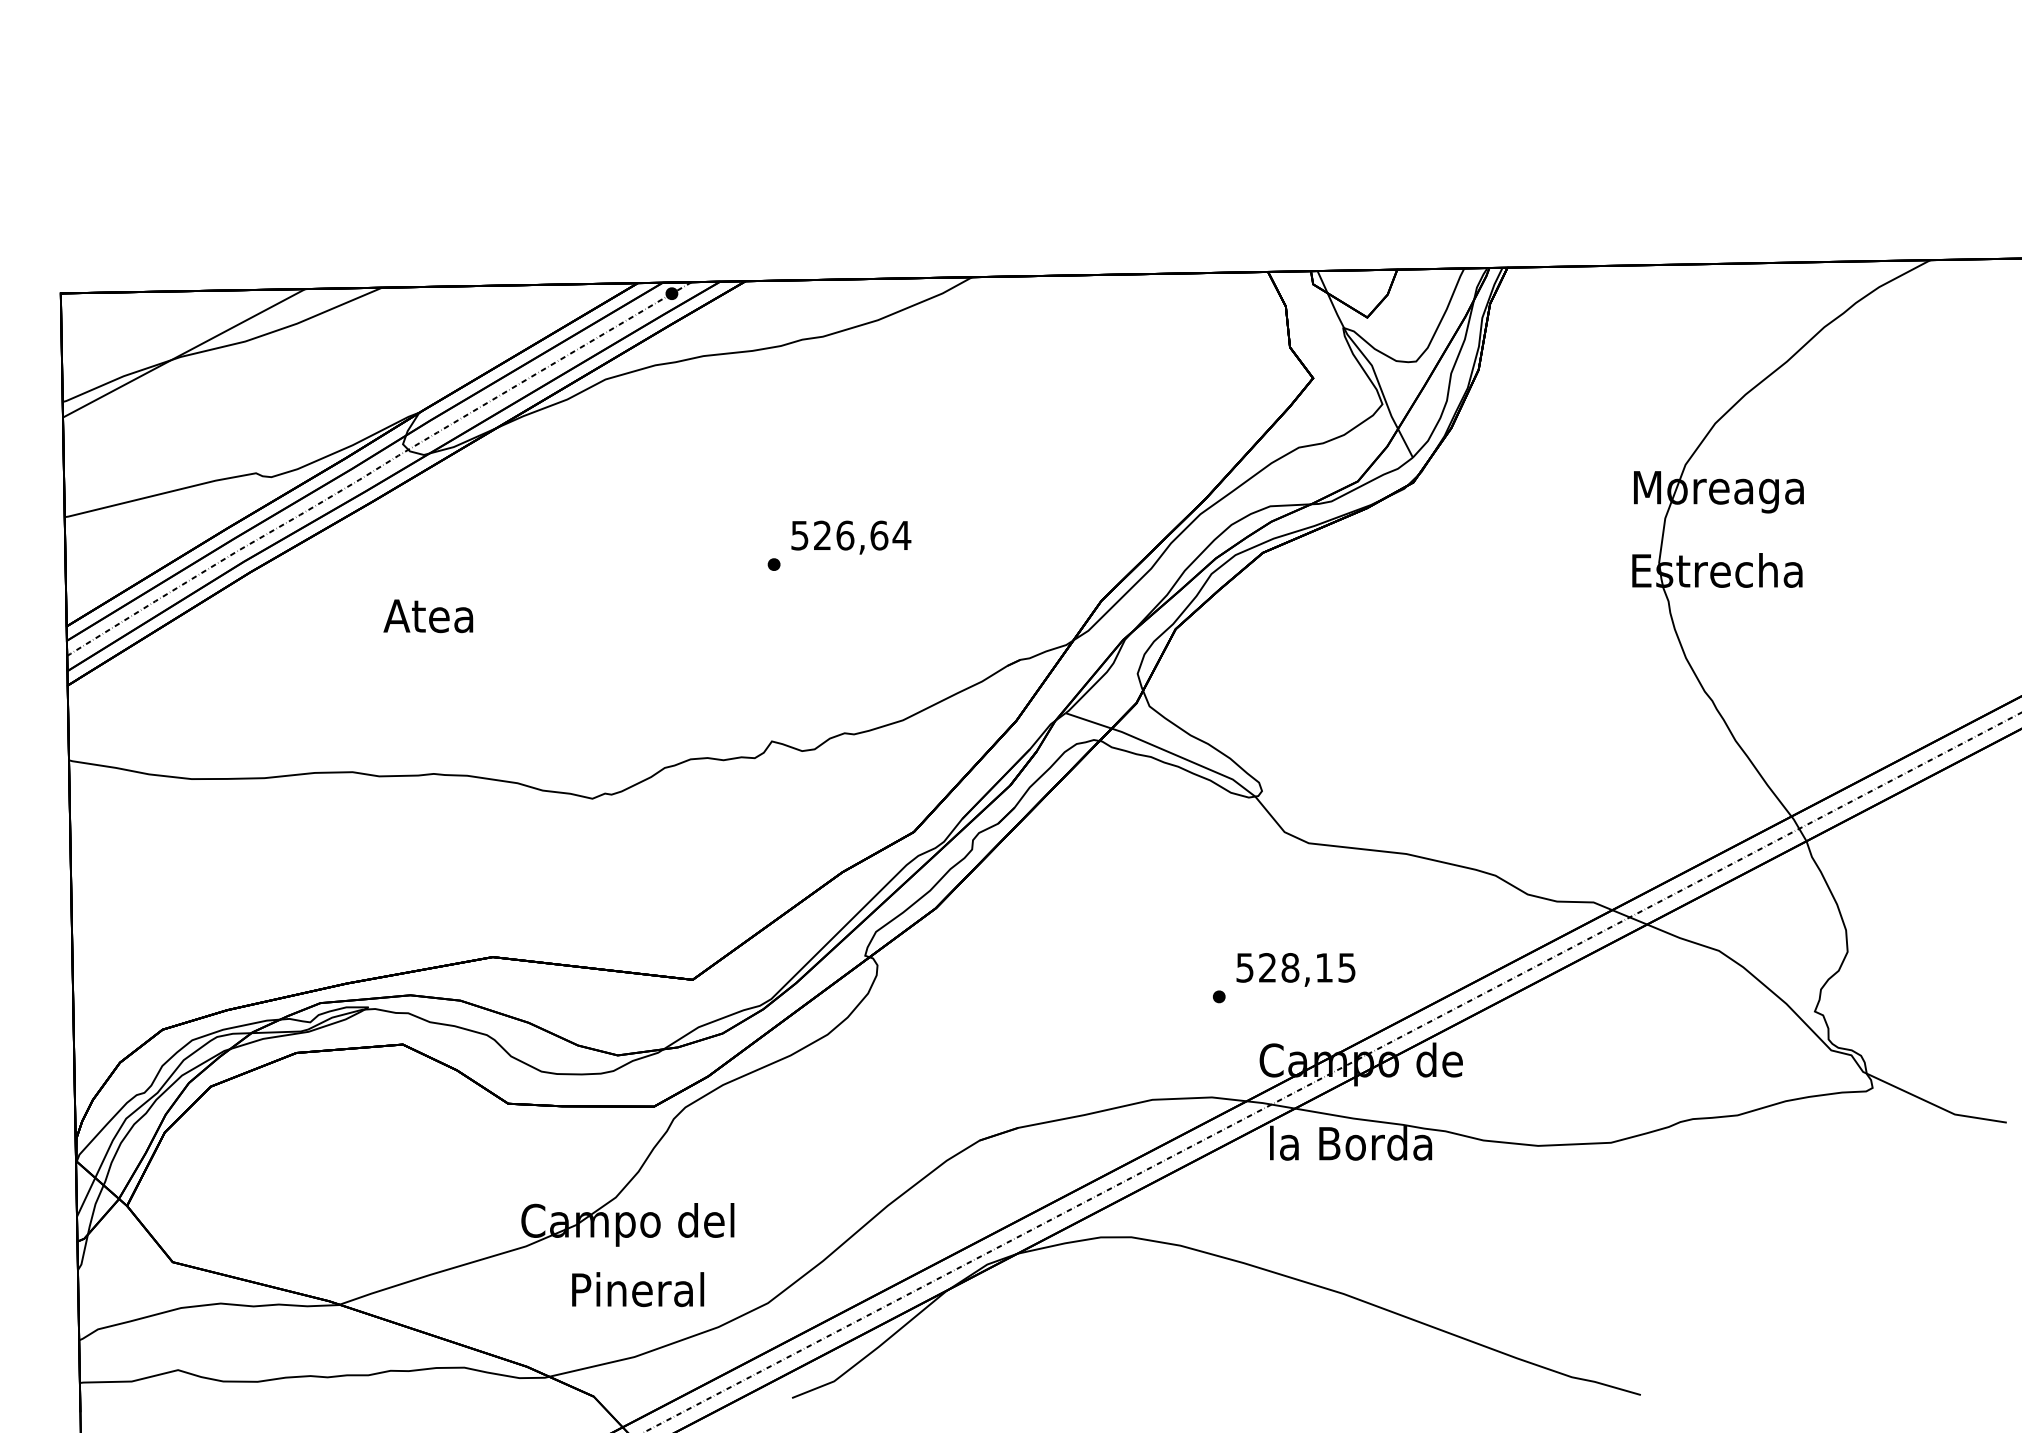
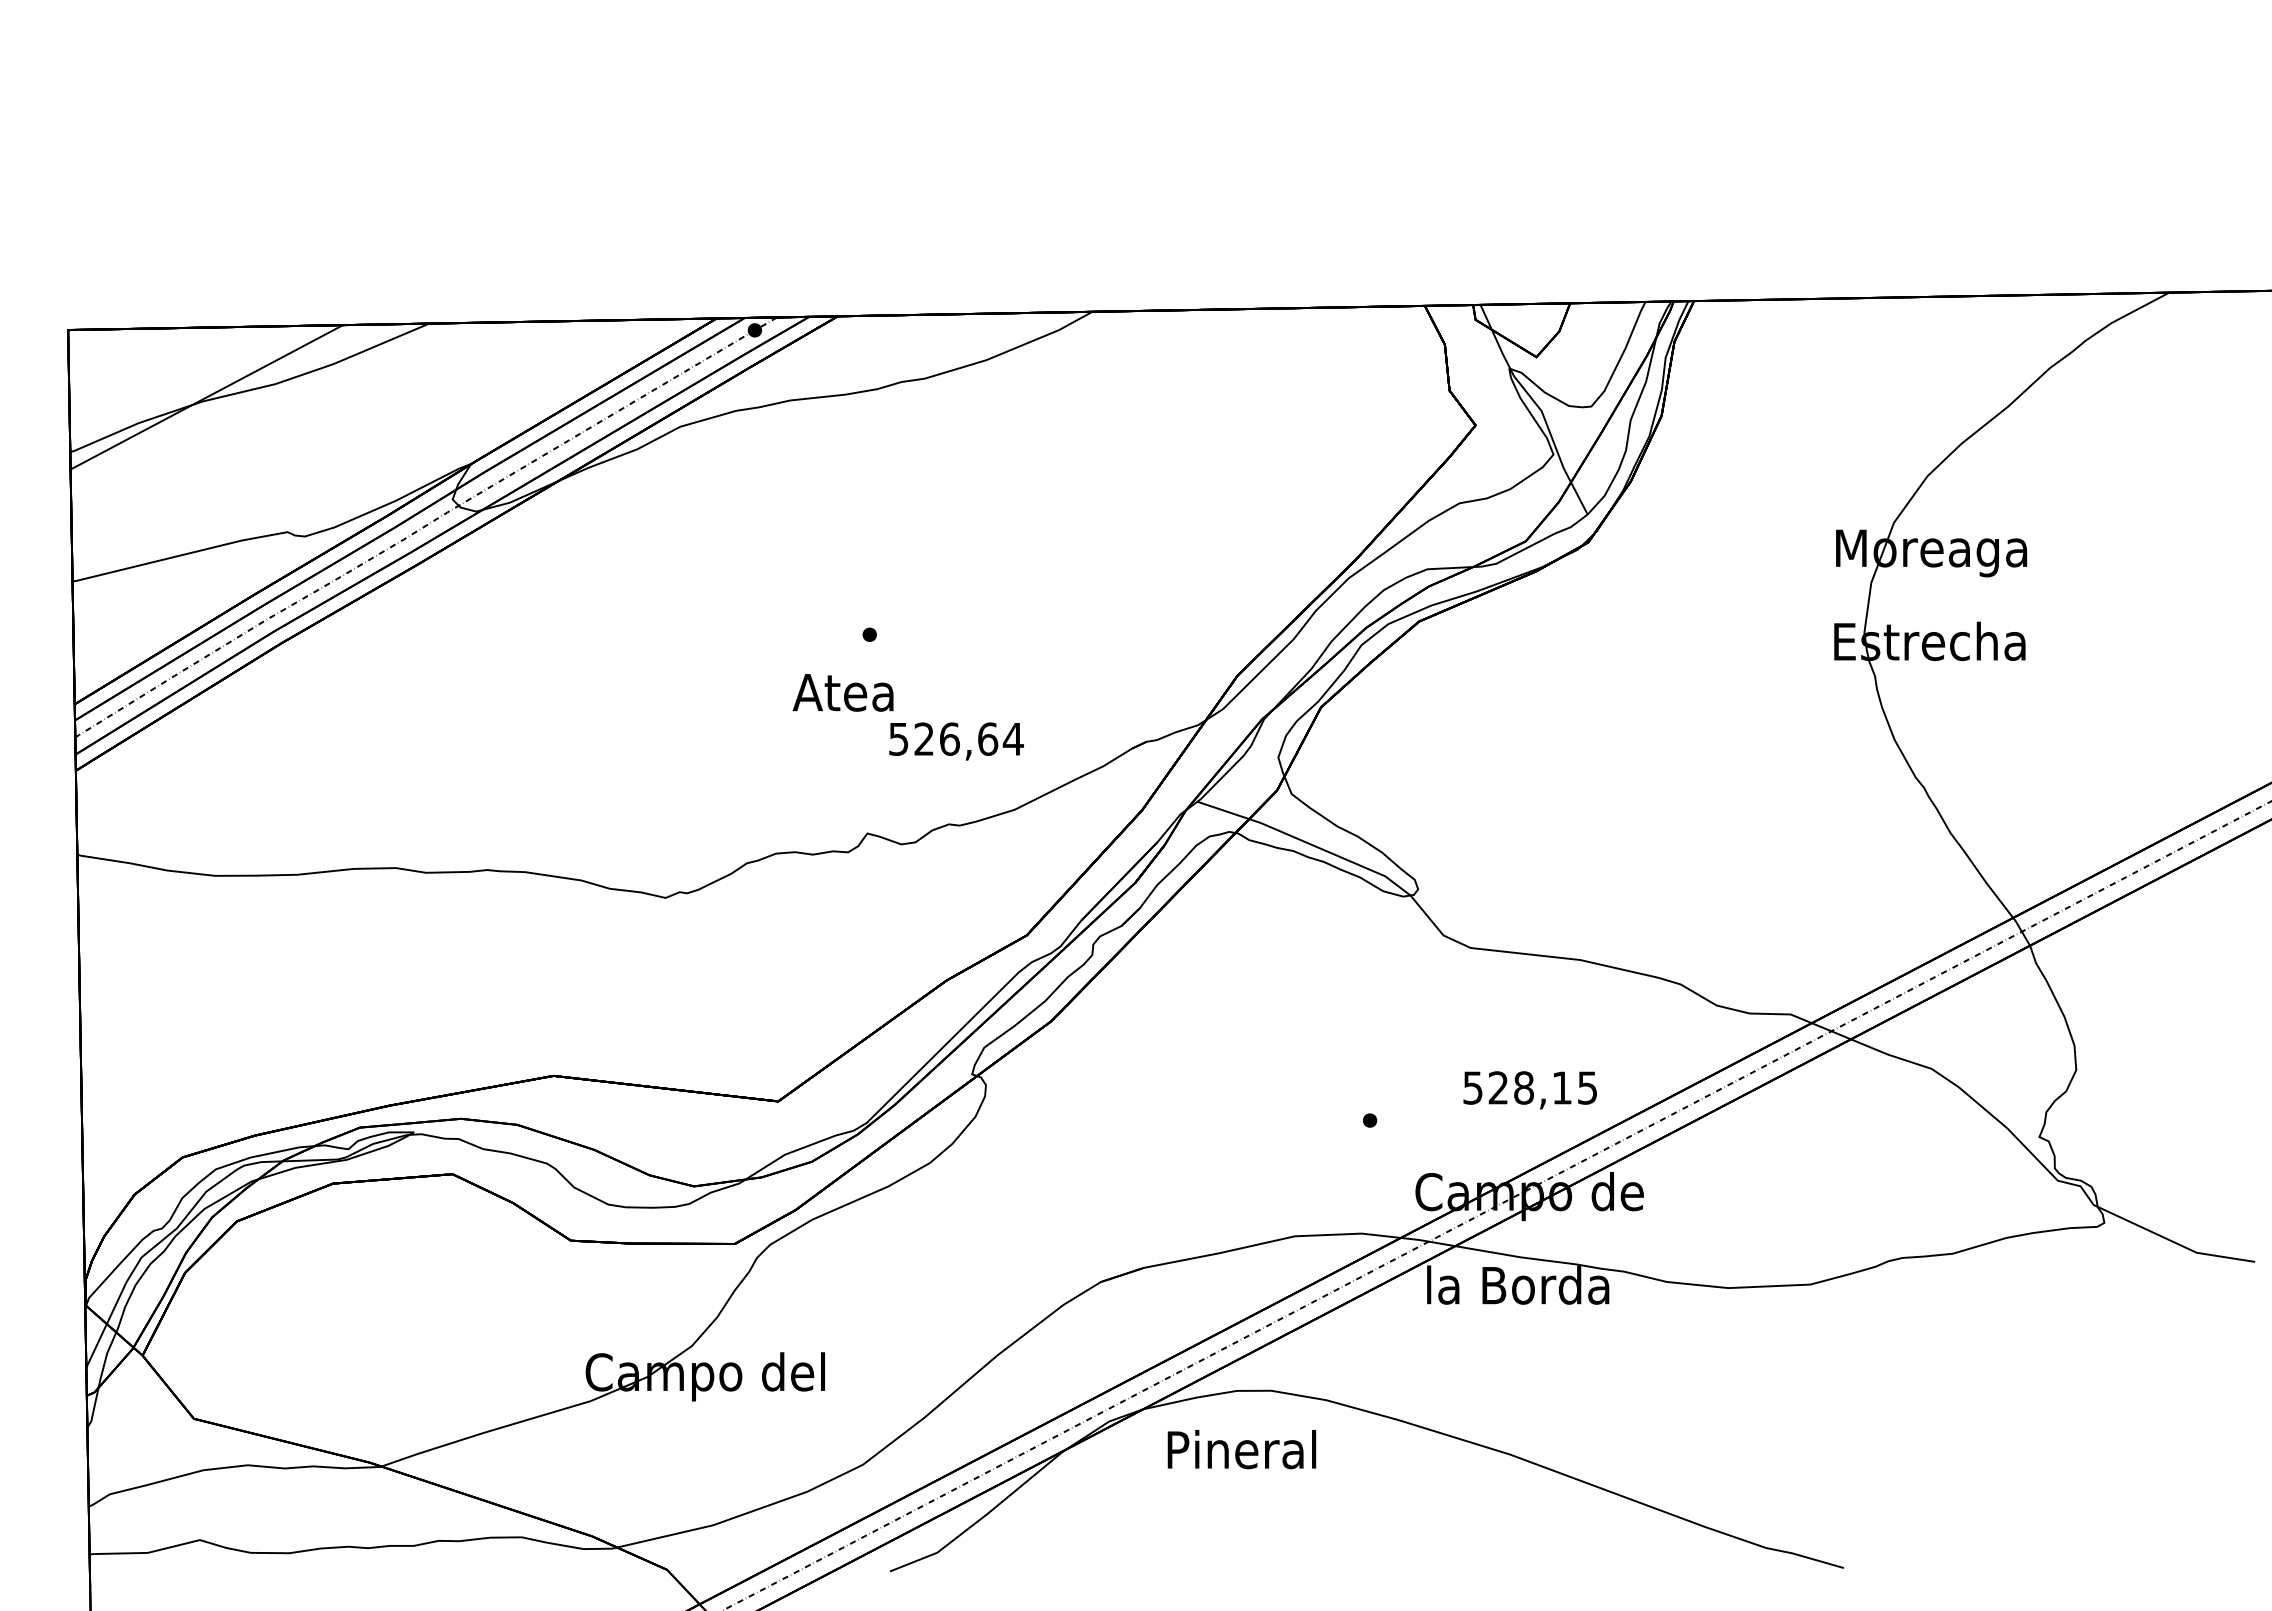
text: (851, 537) -> (956, 741), moved
text: (427, 615) -> (842, 692), moved
text: (1295, 970) -> (1529, 1090), moved
text: (637, 1289) -> (1241, 1449), moved

